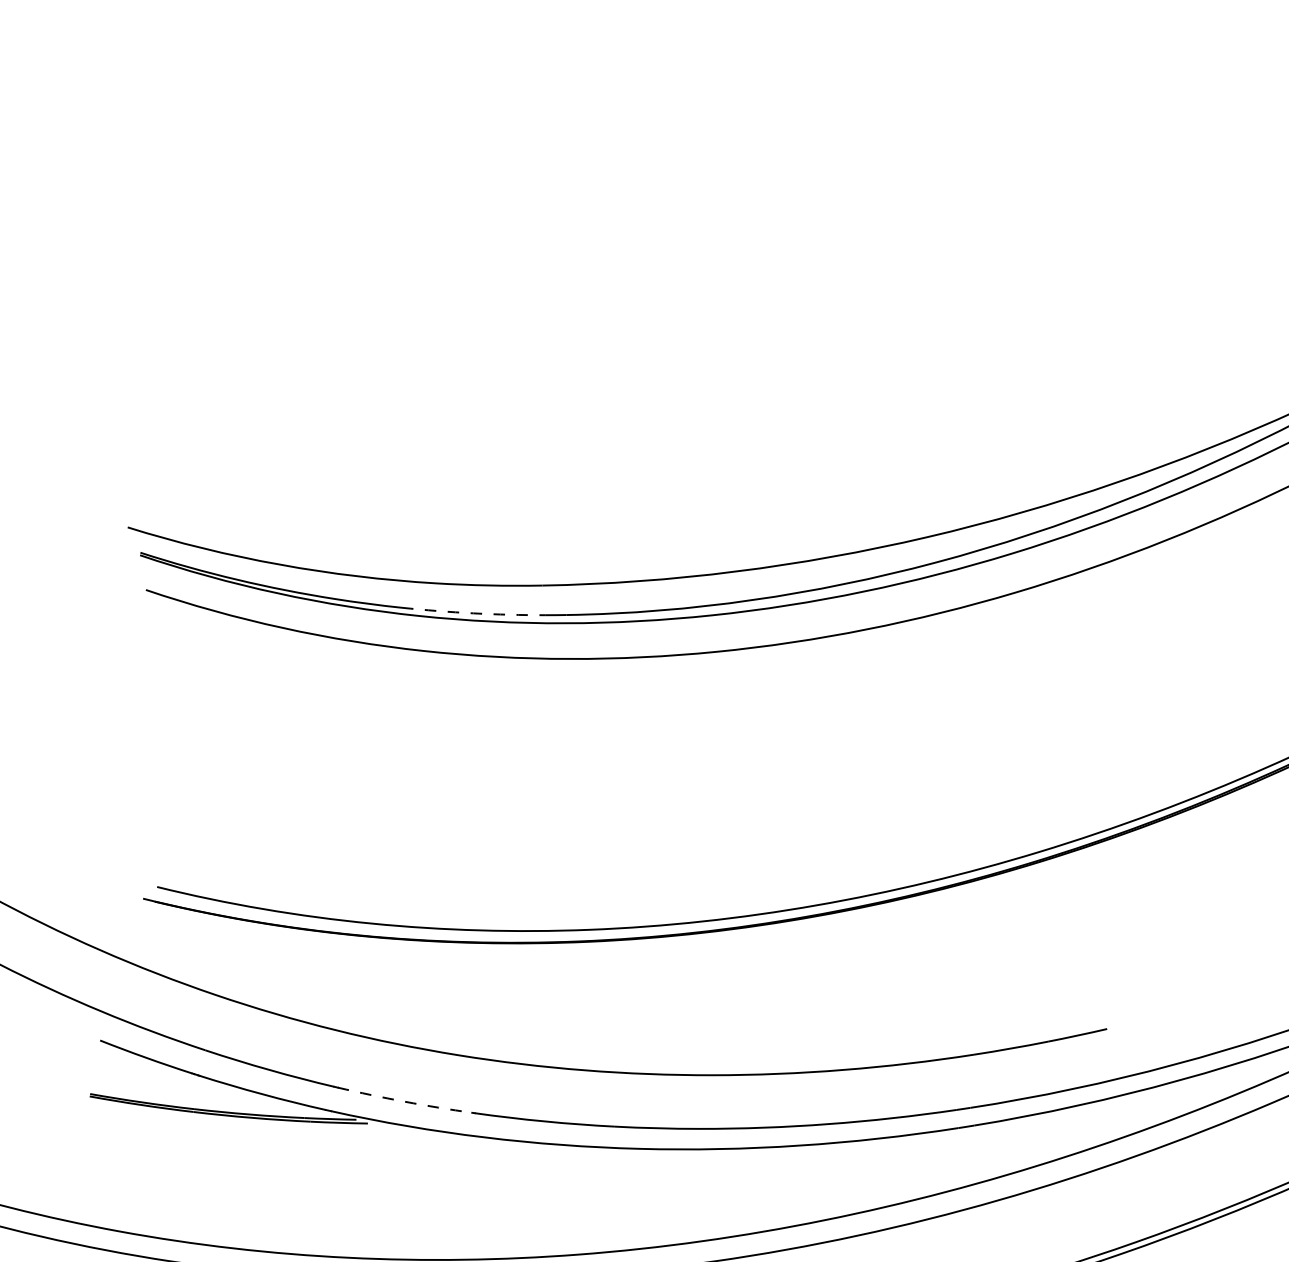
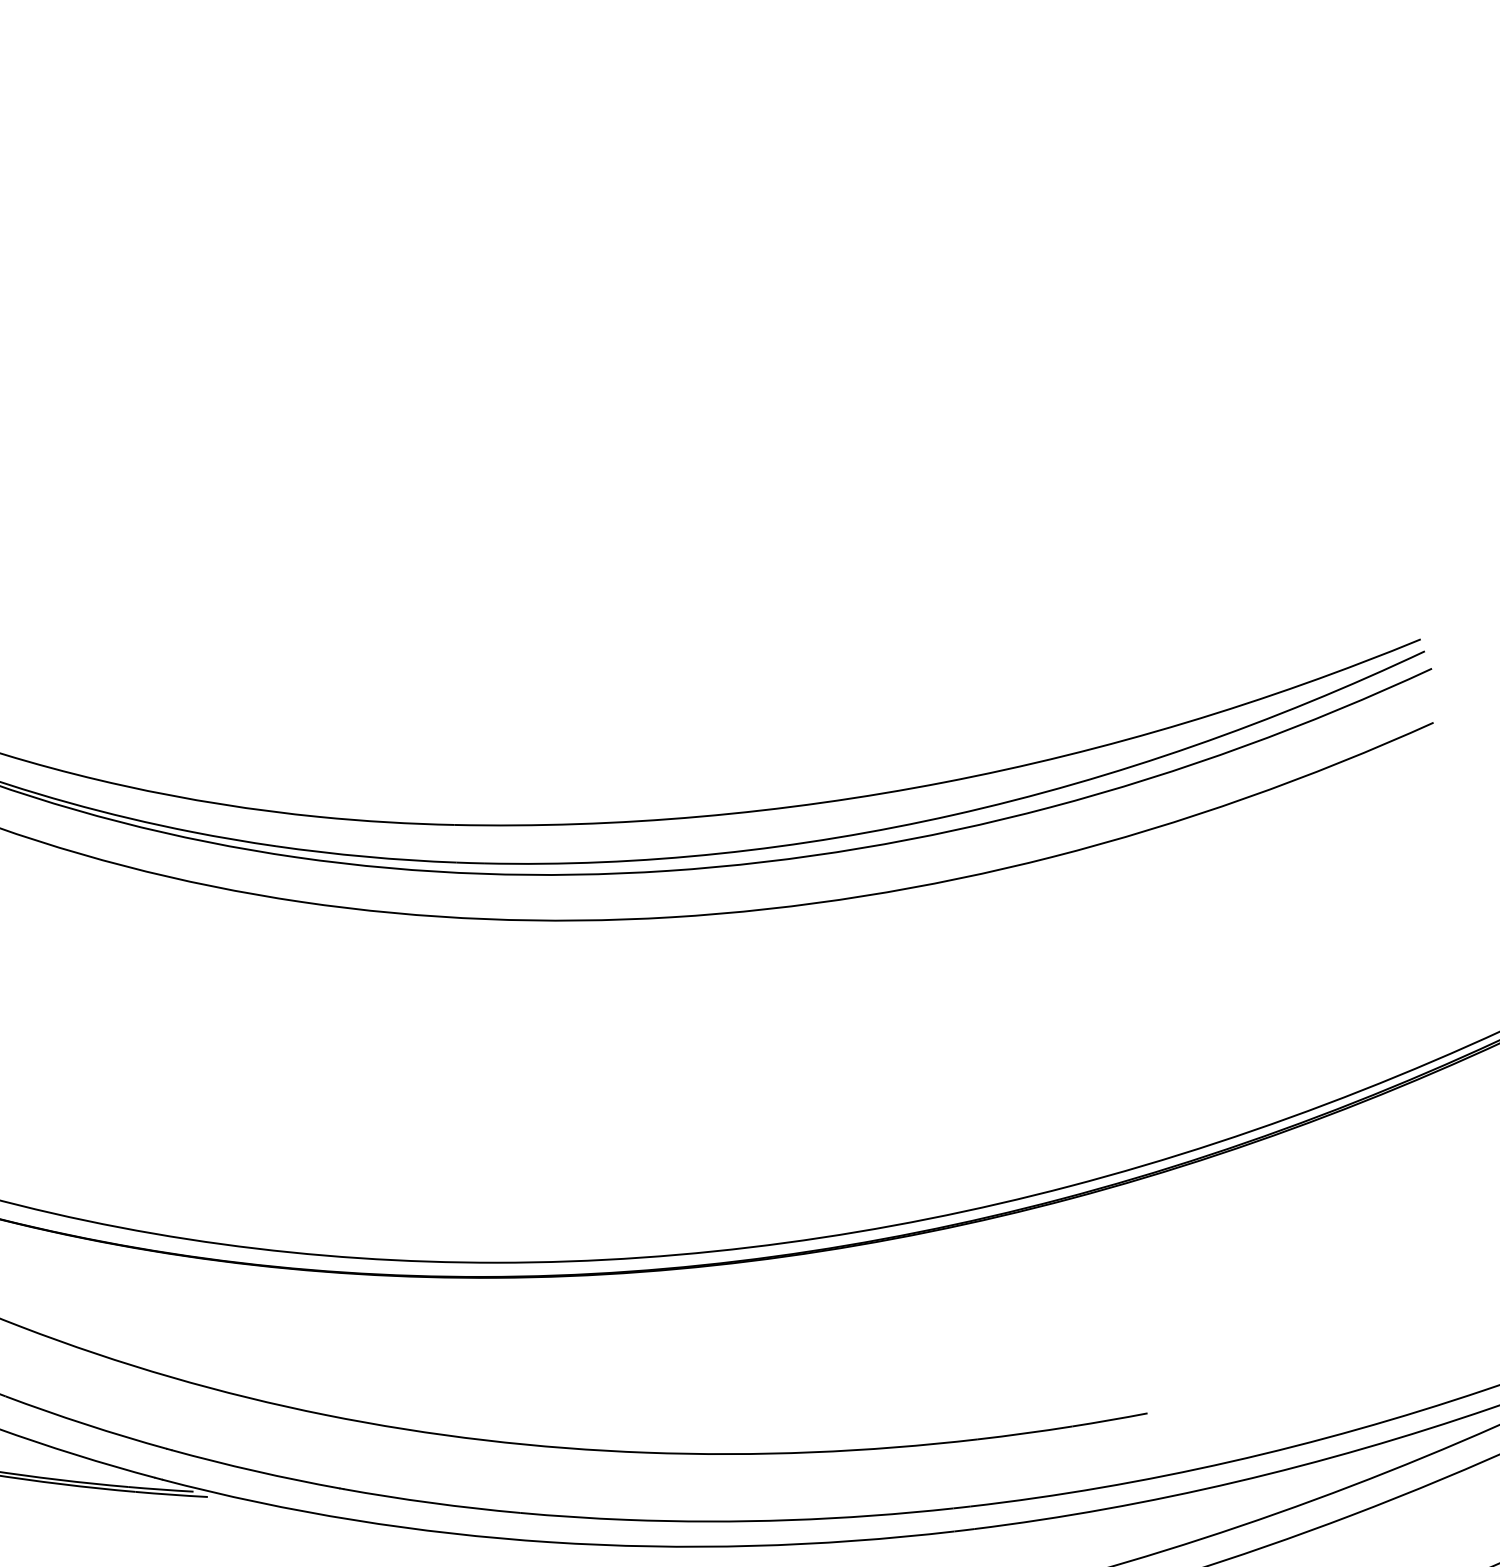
arc: (473, 613) -> (366, 856), dashed -> solid
arc: (404, 1101) -> (255, 1470), dashed -> solid

